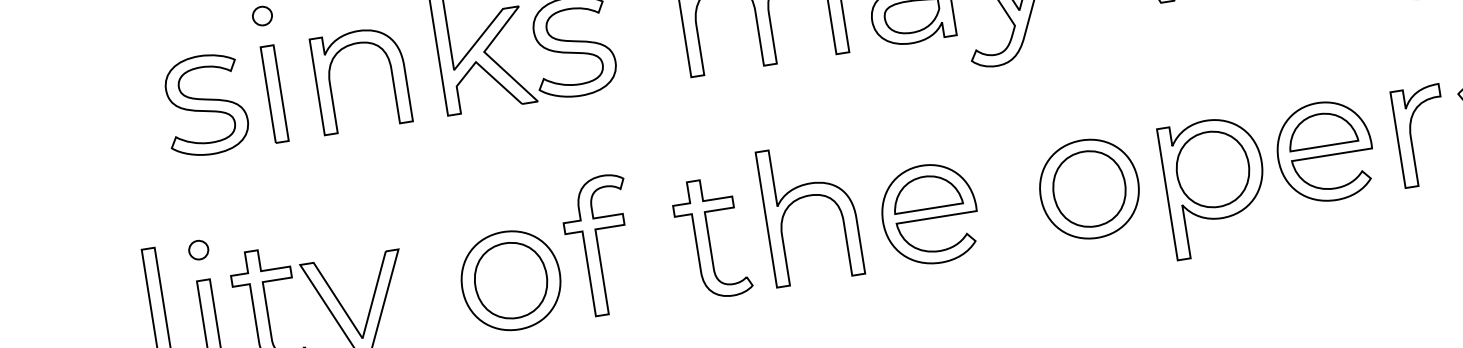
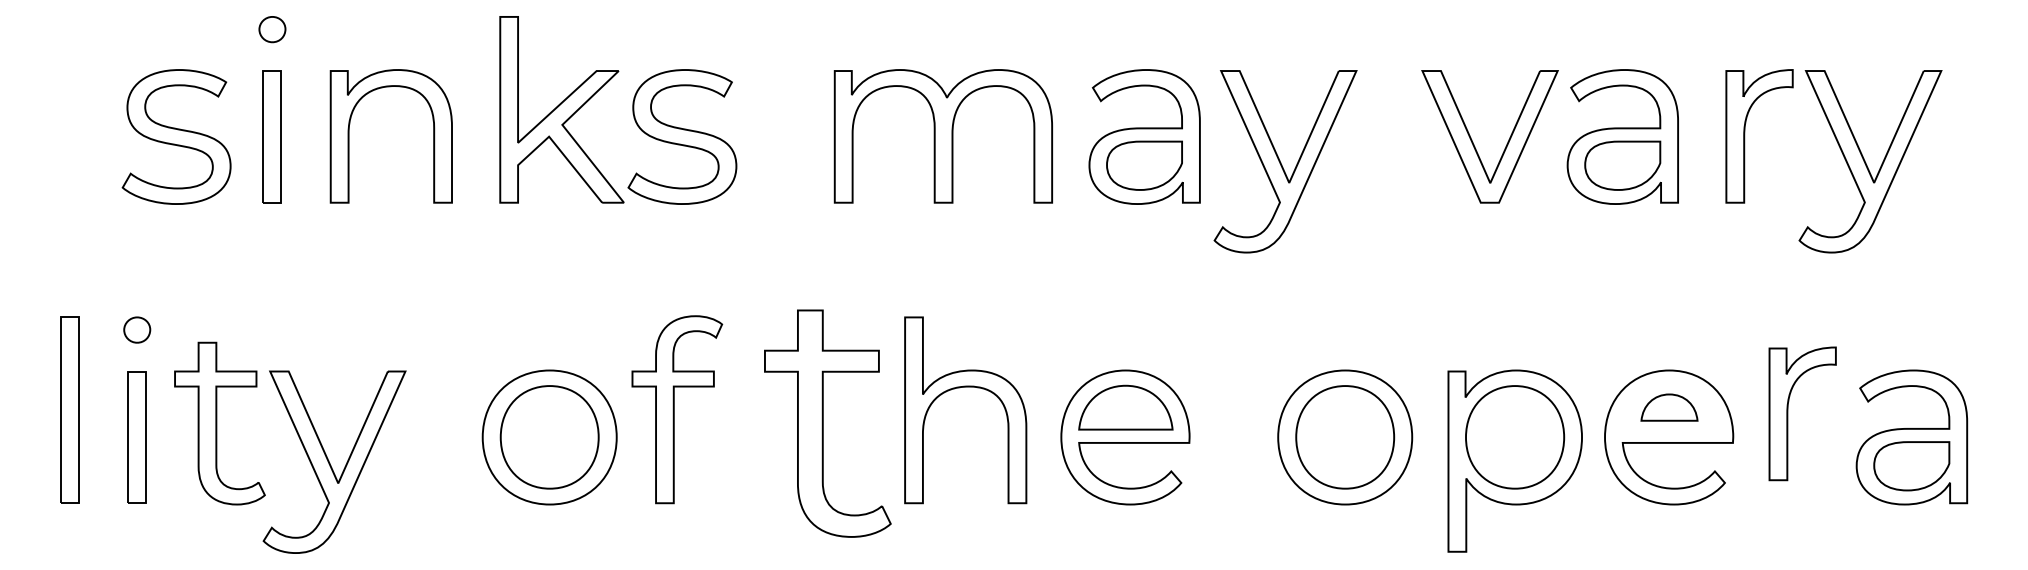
part: (1321, 129) -> (1669, 407), size x0.6
part: (1411, 137) -> (1788, 413), moved
part: (711, 238) -> (827, 423), size x1.4

